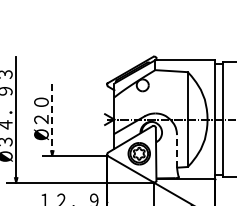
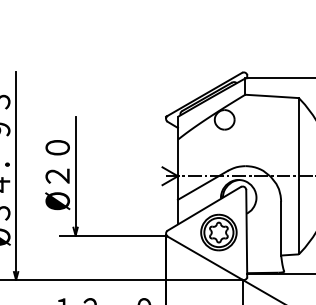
line: (52, 120) -> (75, 177), dashed -> solid
line: (177, 150) -> (281, 227), dashed -> solid

